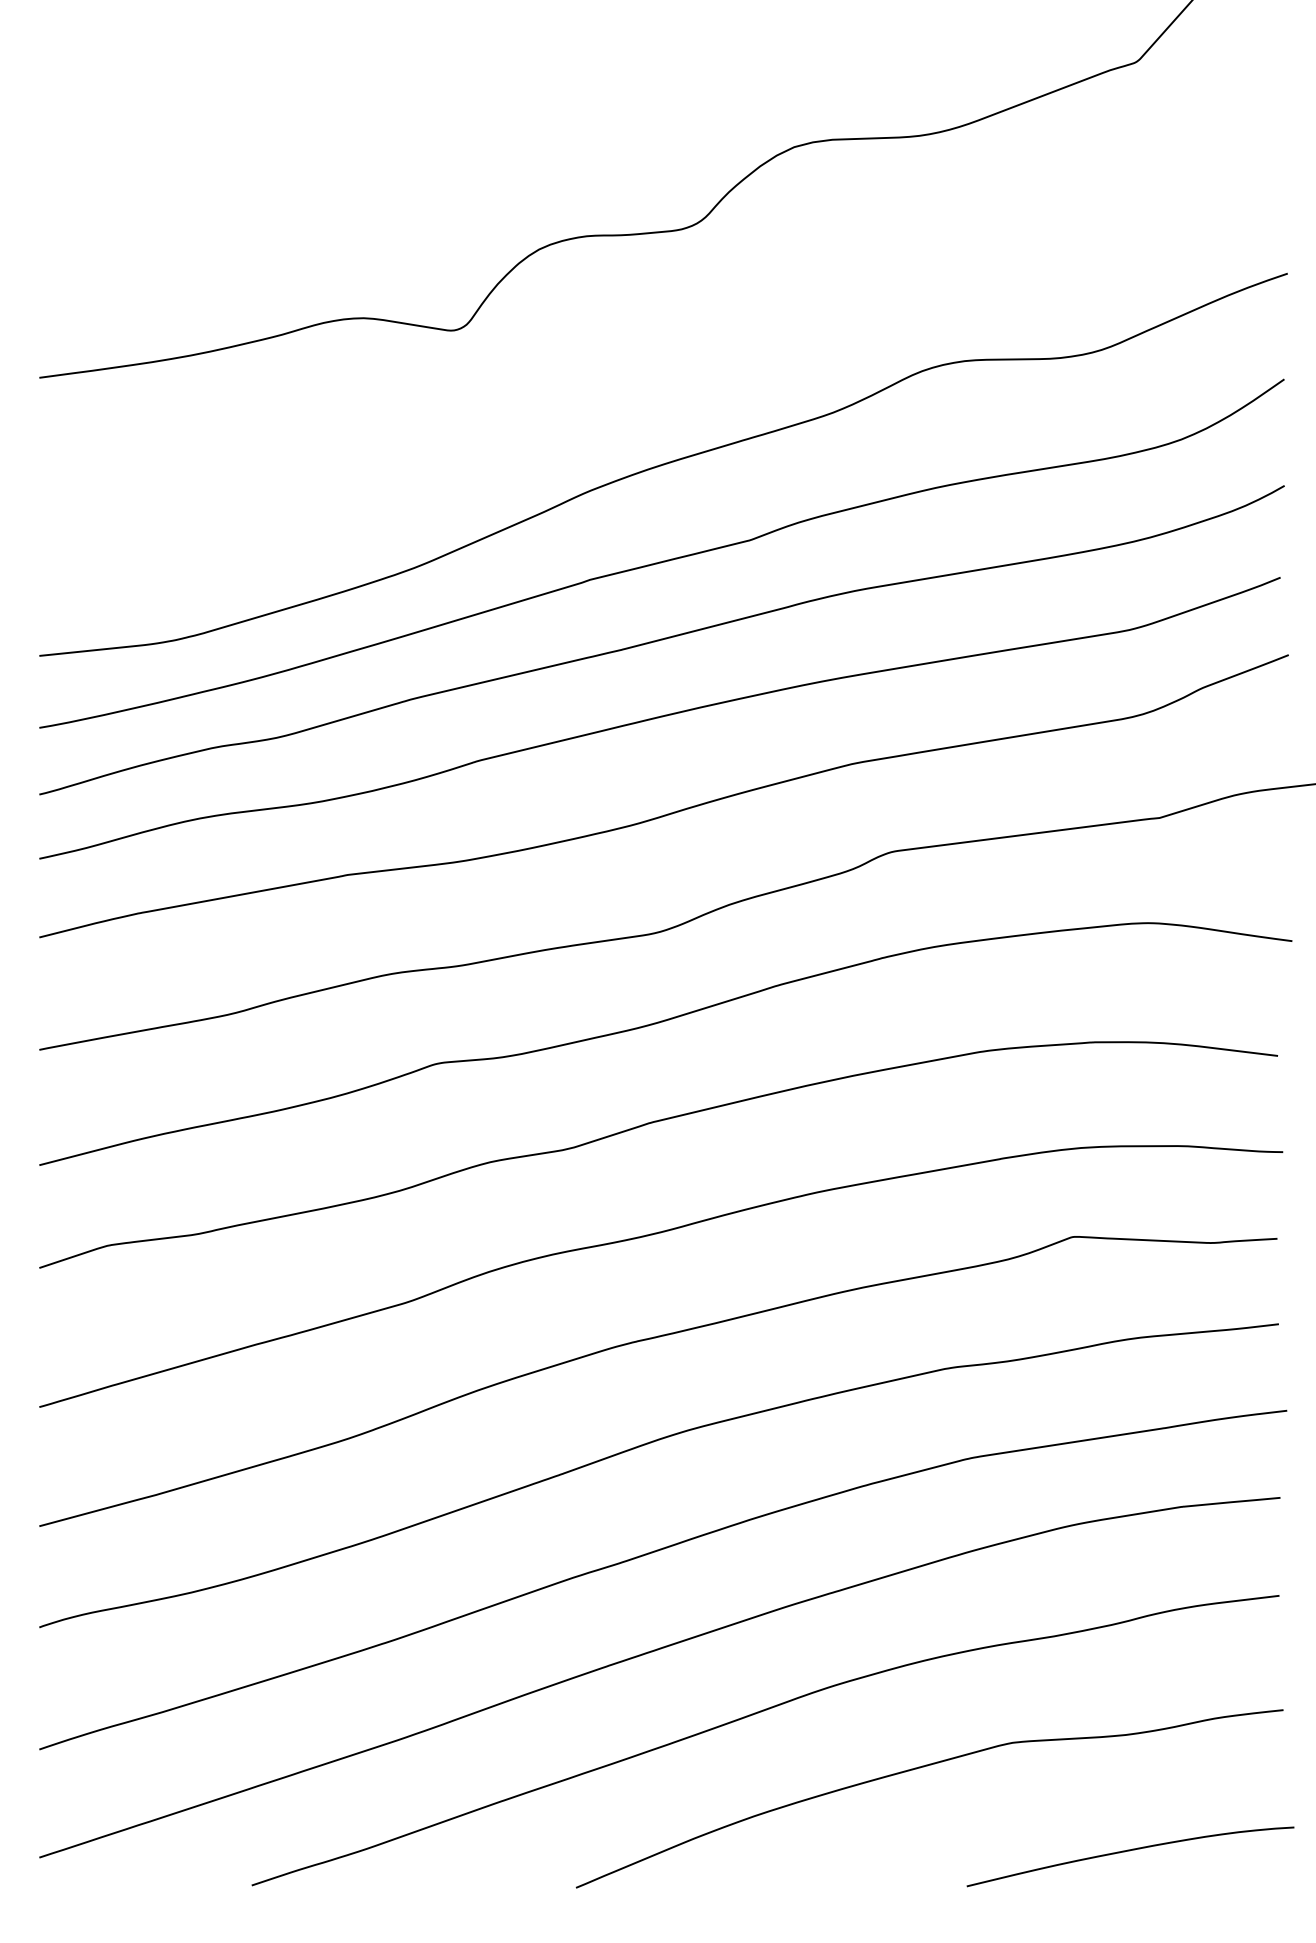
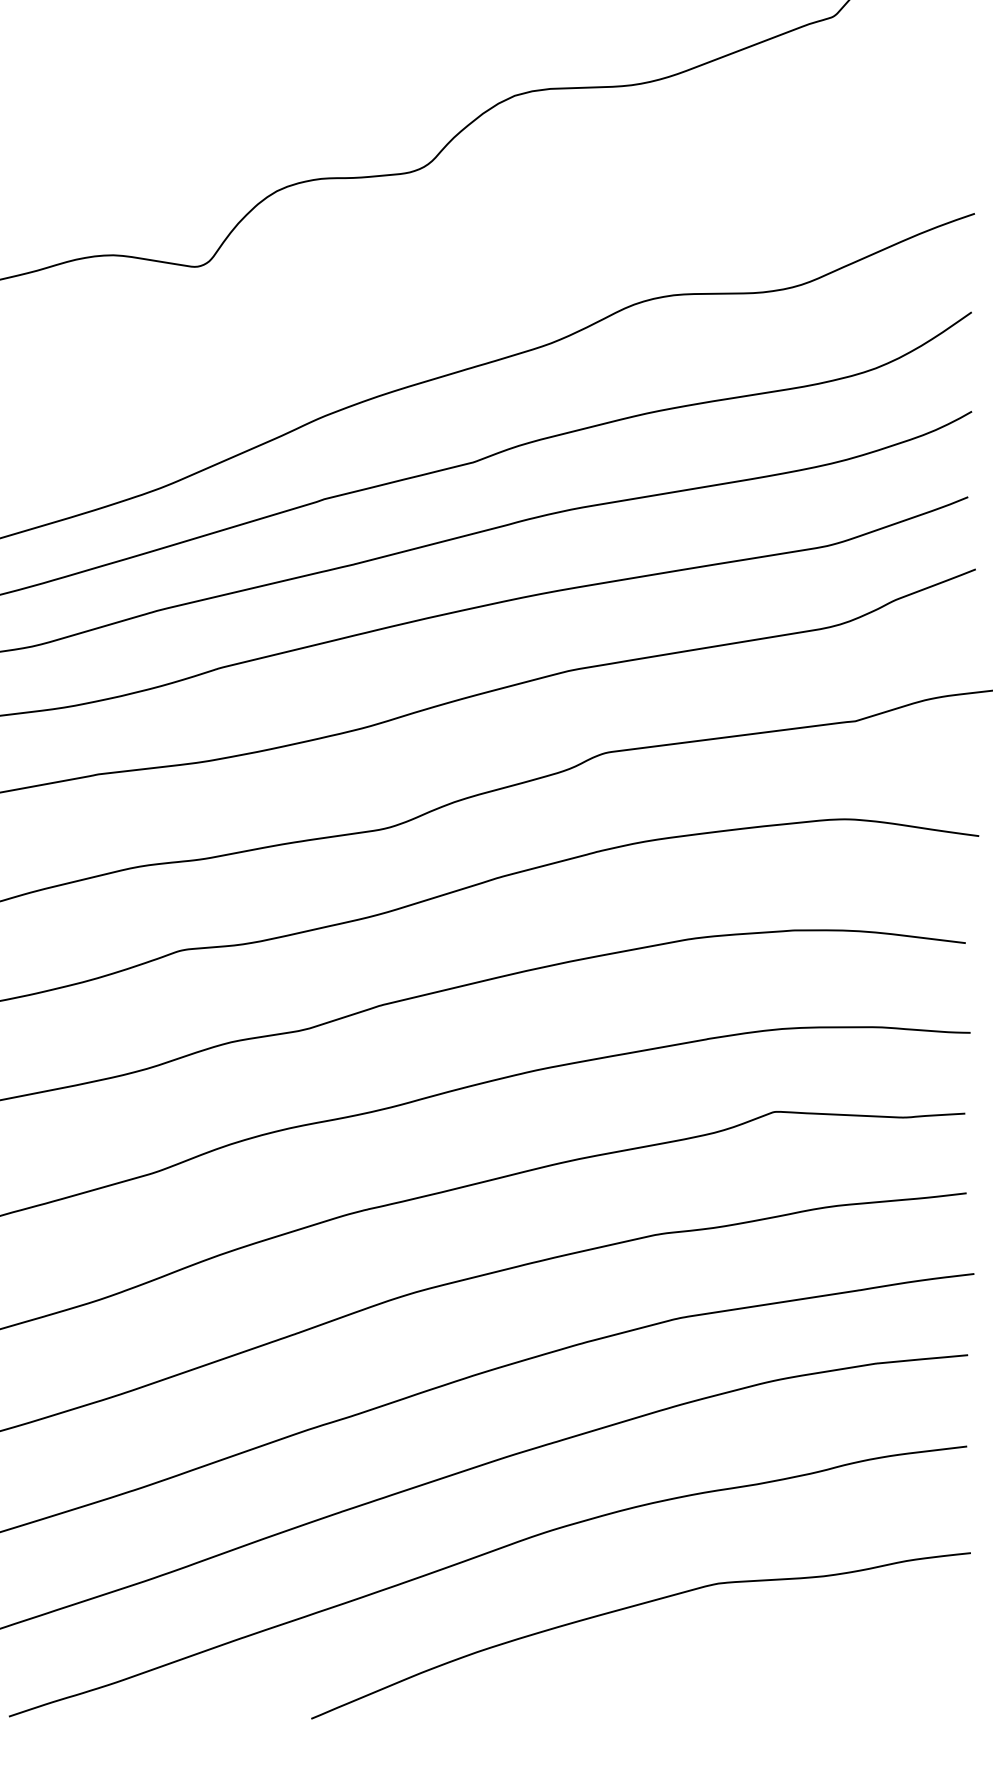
curve: (1130, 1851) -> (828, 1684), removed

